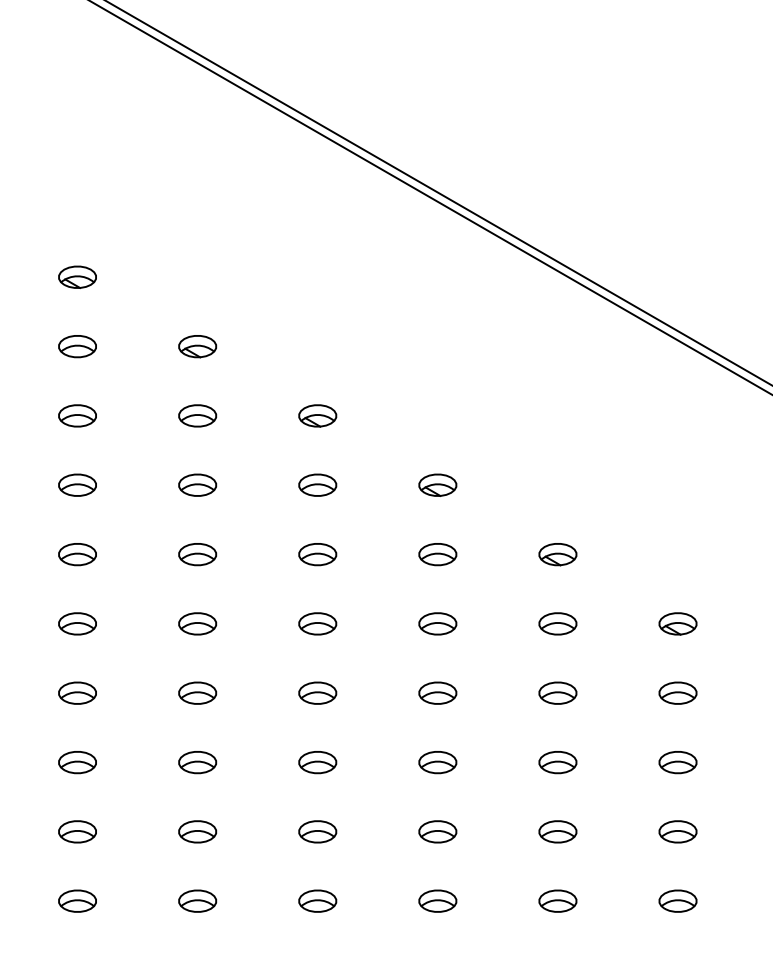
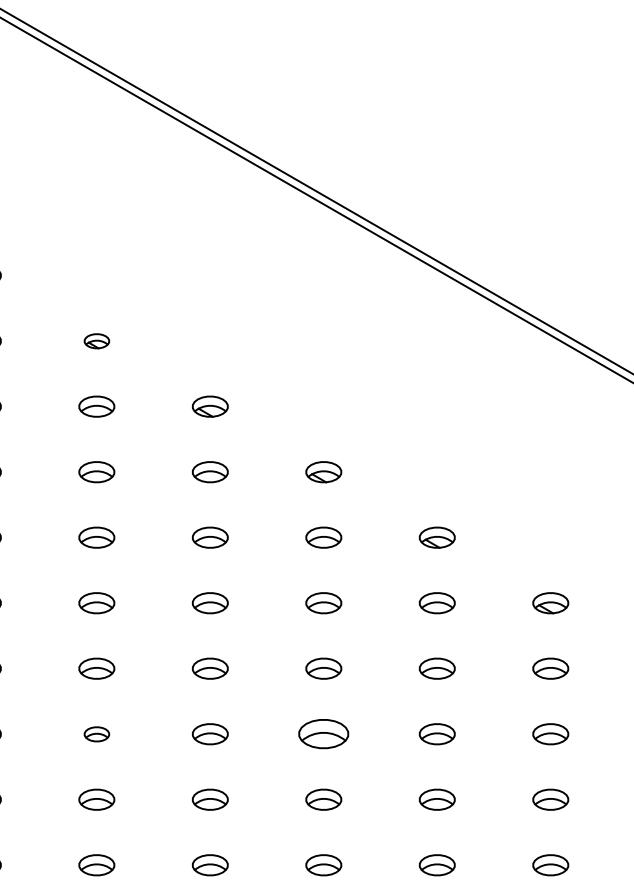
part: (197, 346) -> (96, 341), size x0.7
part: (197, 762) -> (96, 734), size x0.7
part: (437, 762) -> (323, 734), size x1.4

